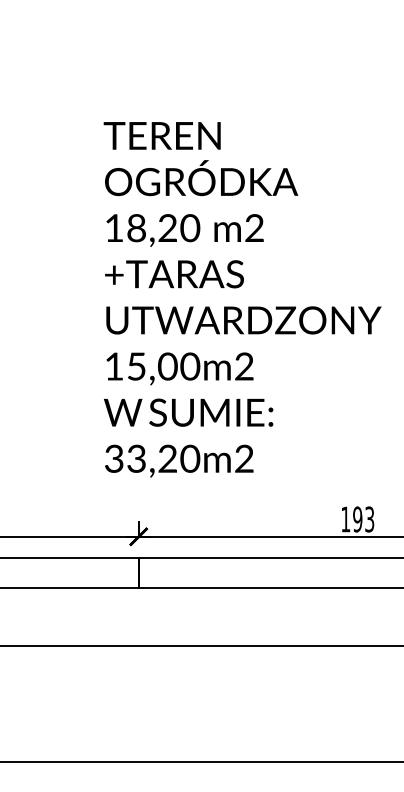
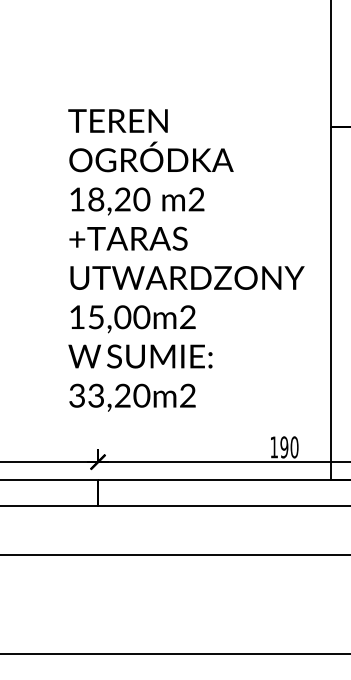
text: (369, 519) -> (294, 447), 193 -> 190

